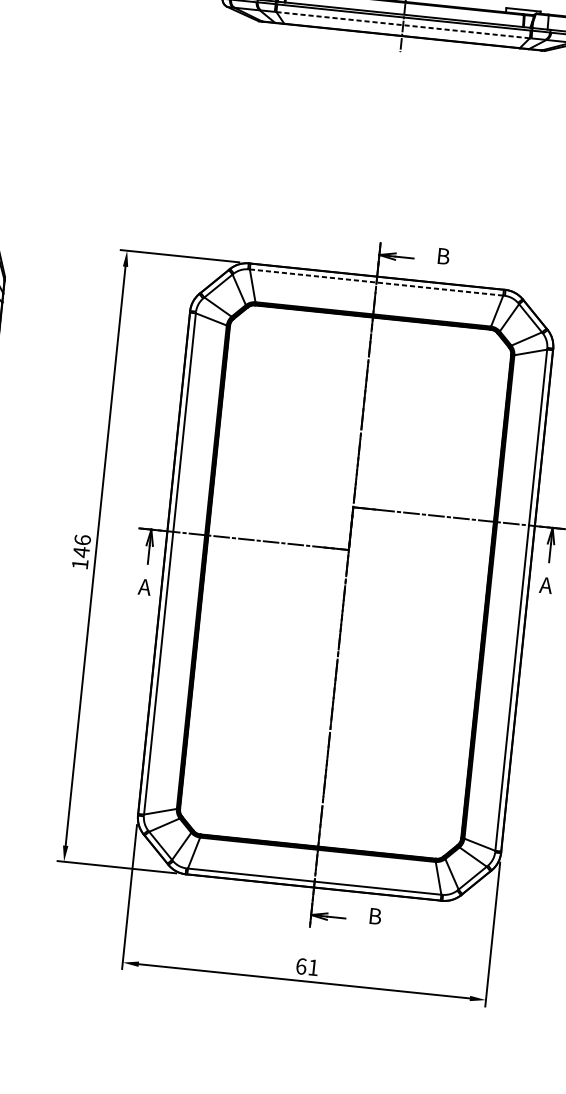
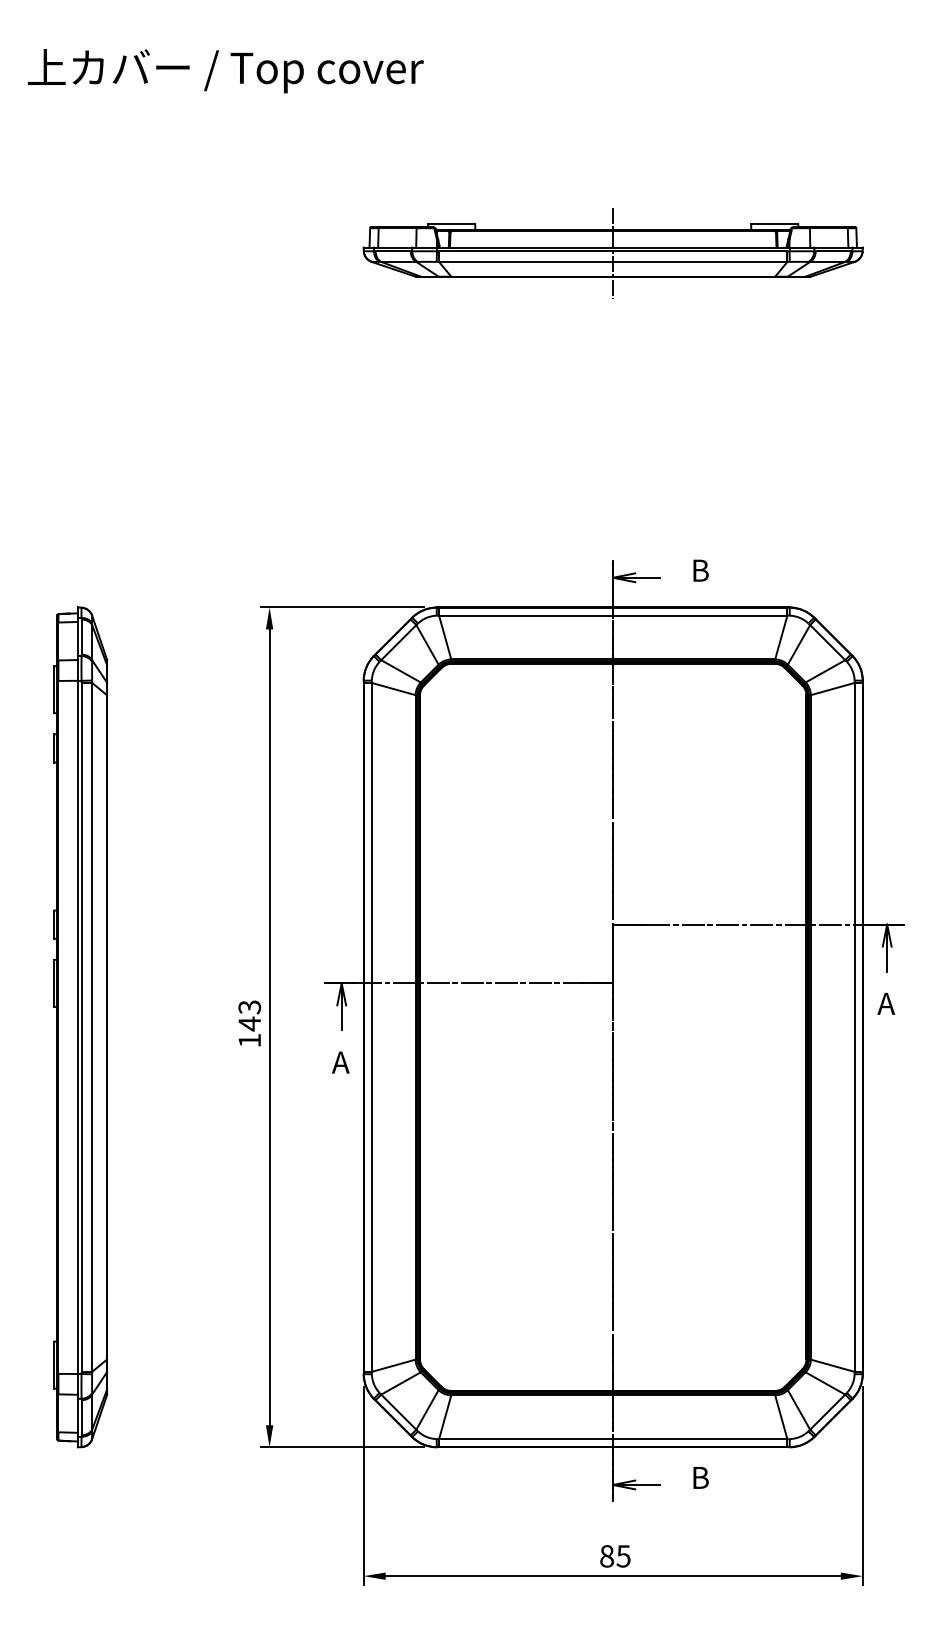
line: (403, 24) -> (613, 261), dashed -> solid
line: (376, 282) -> (613, 615), dashed -> solid
text: (82, 540) -> (249, 1007), 146 -> 143
text: (307, 967) -> (615, 1556), 61 -> 85

